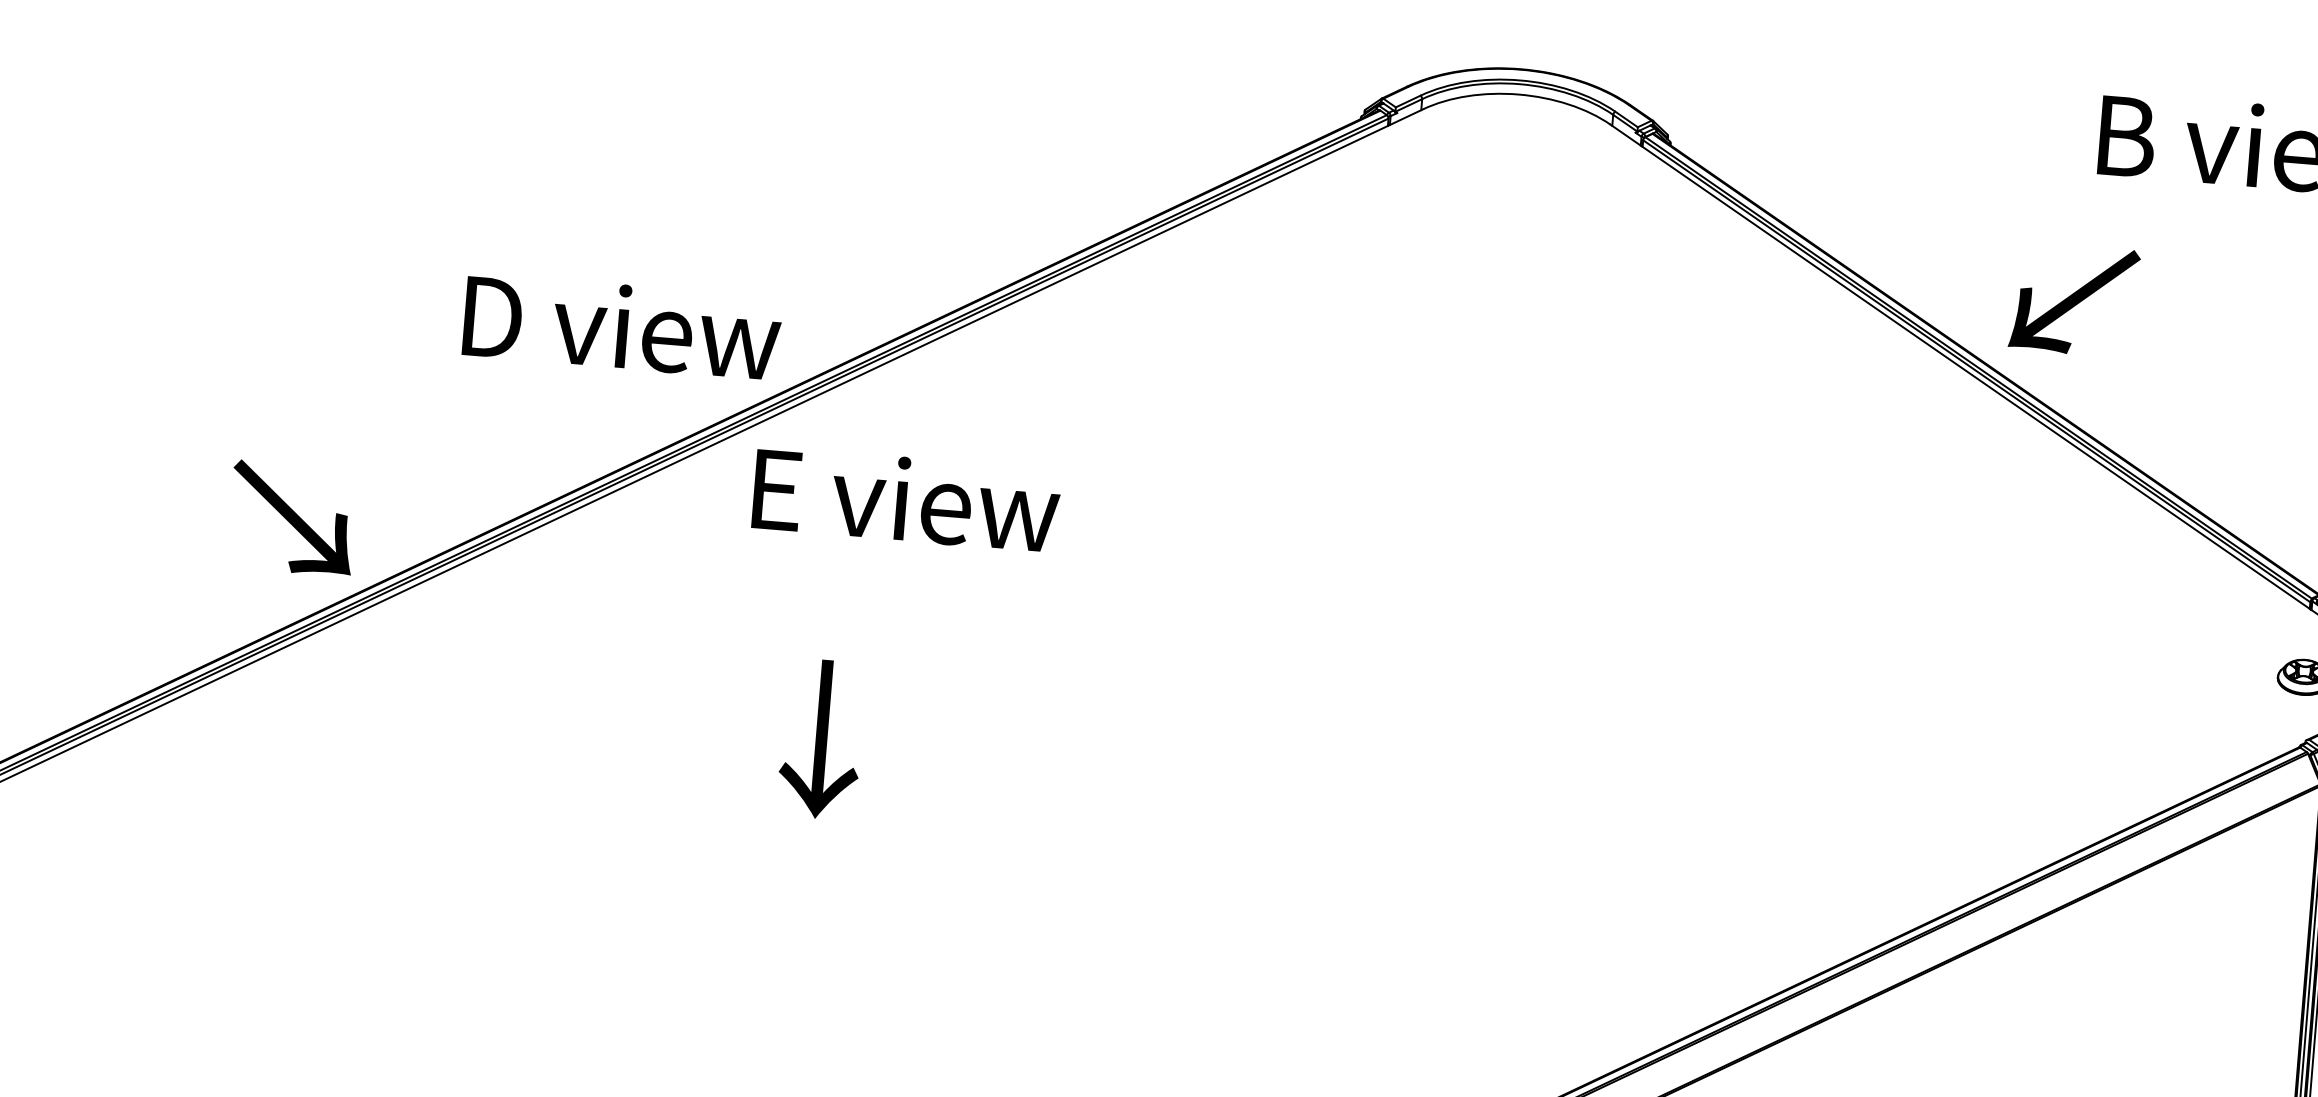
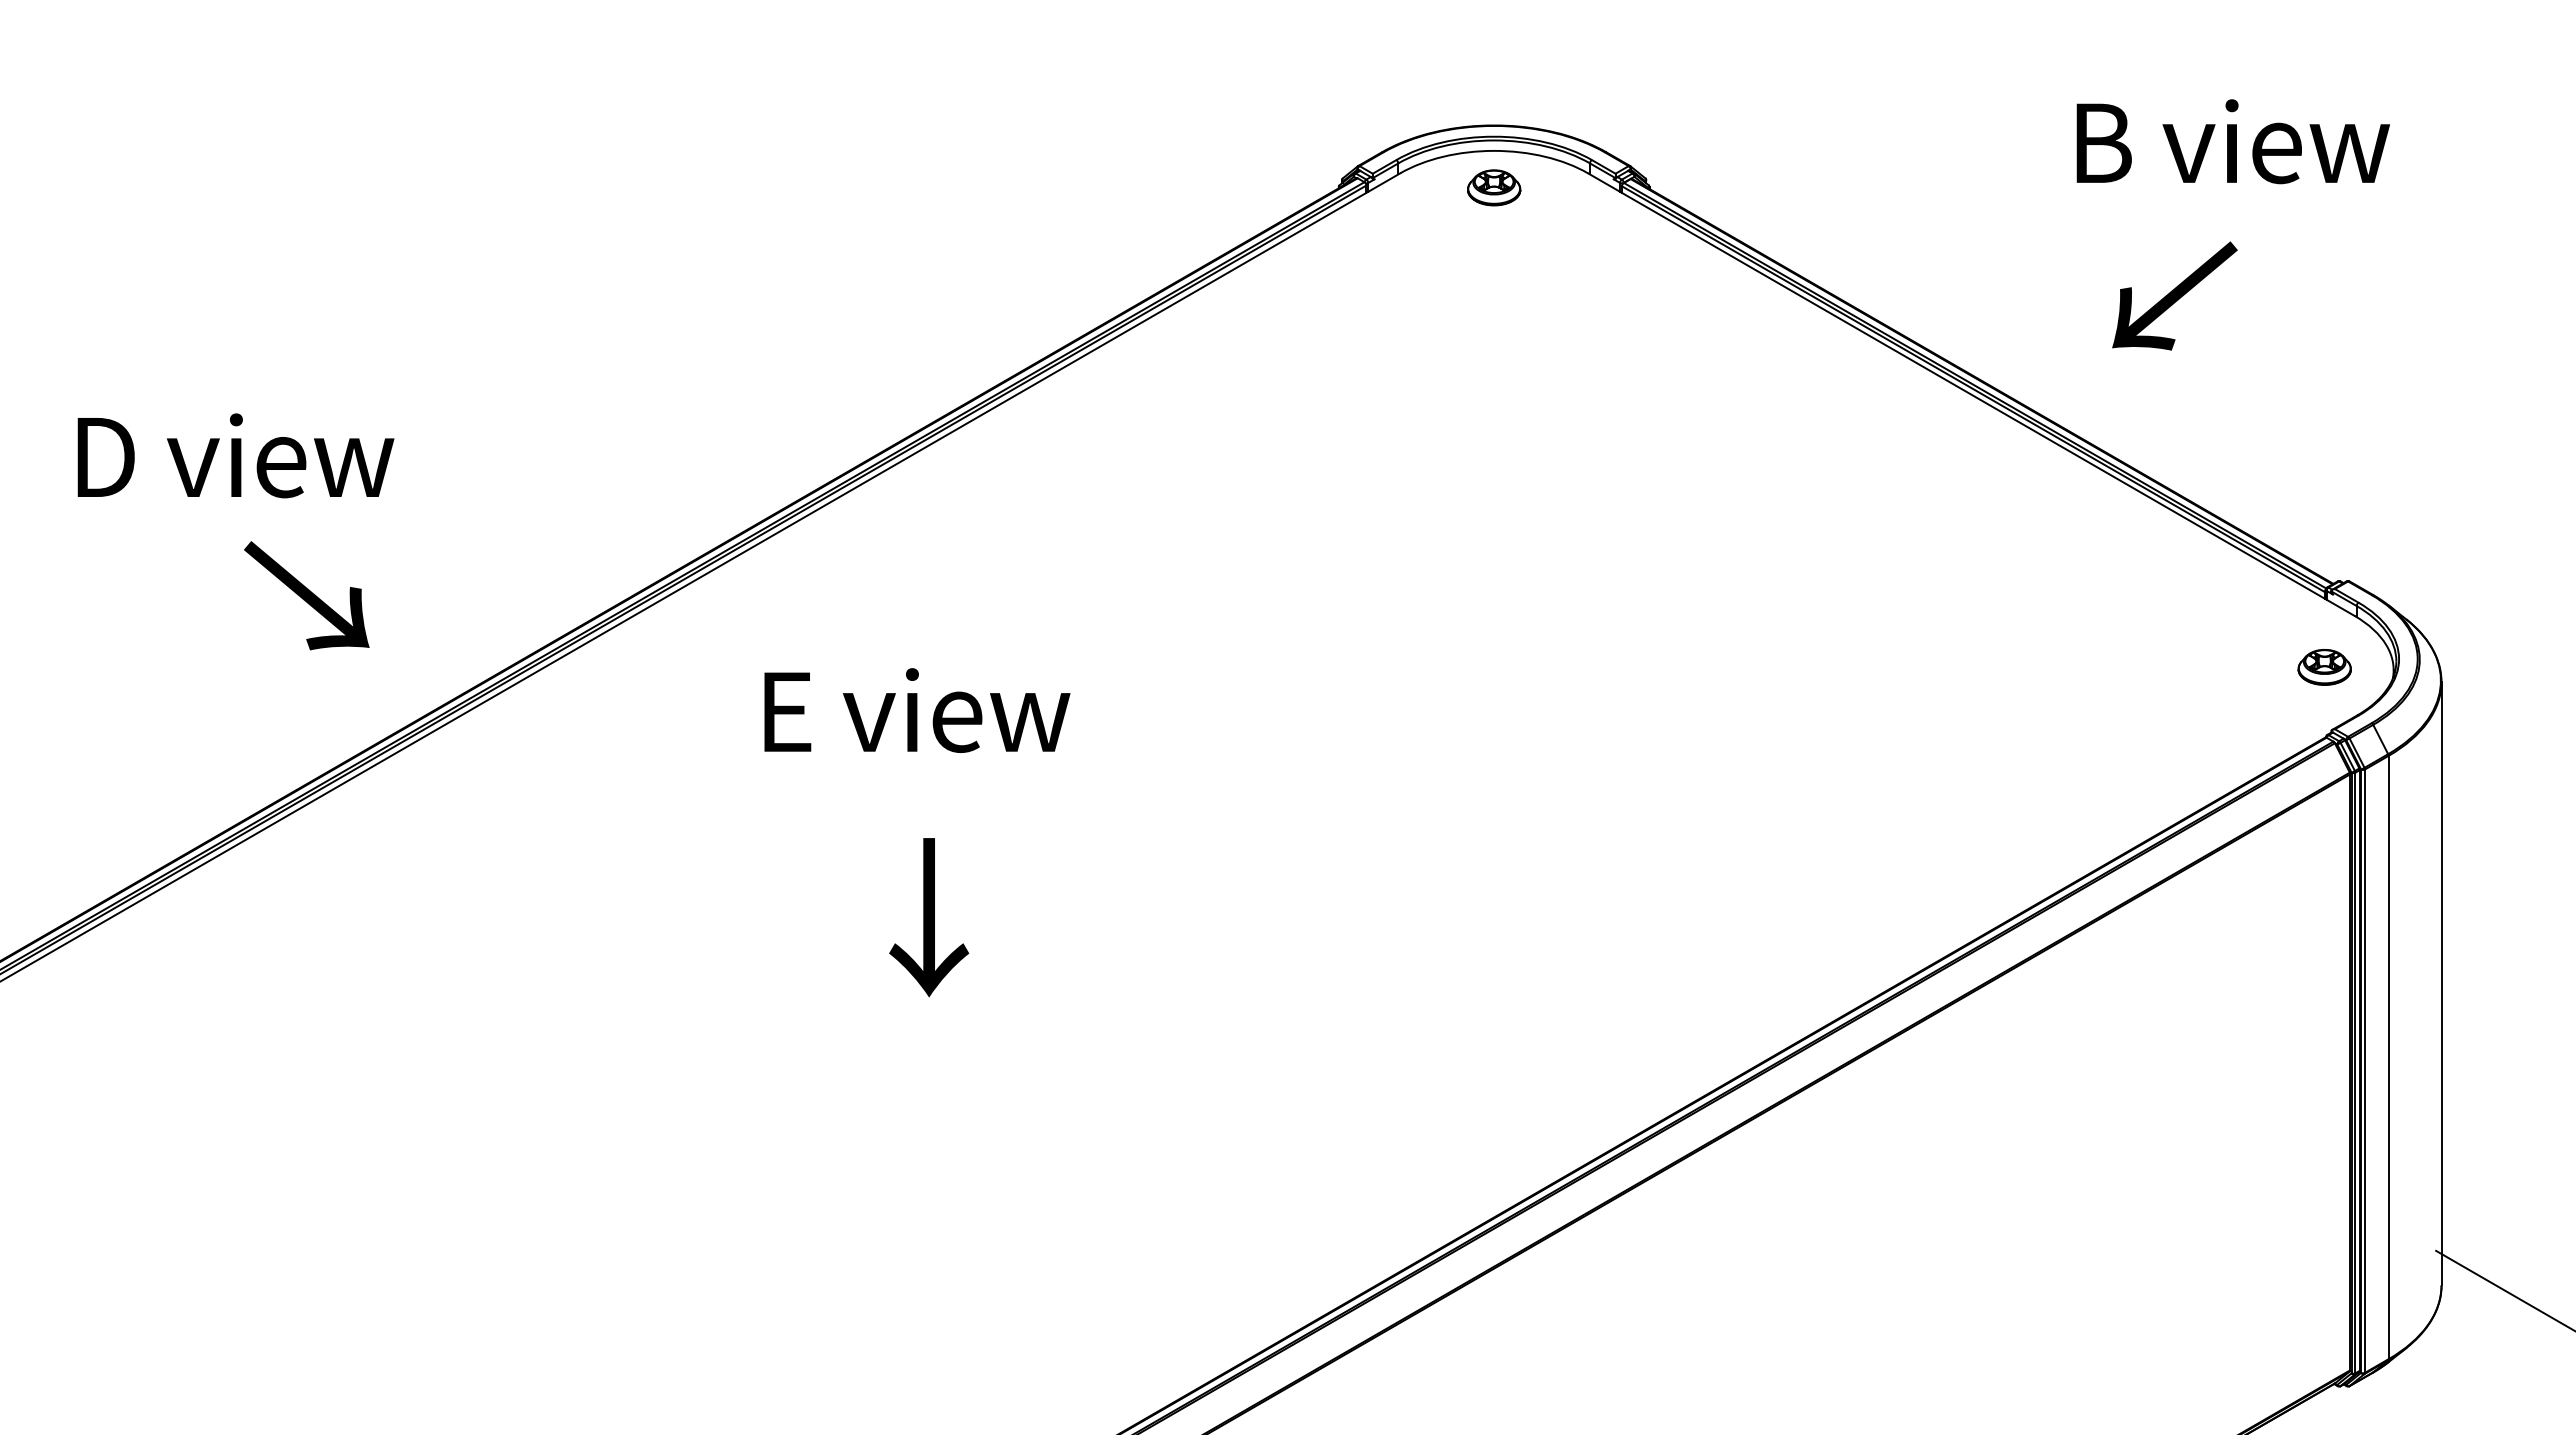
part: (1516, 131) -> (1494, 187), added
text: (2074, 299) -> (2174, 295), moved
text: (622, 326) -> (235, 455), moved
text: (906, 499) -> (917, 710), moved
text: (292, 518) -> (306, 595), moved
text: (821, 739) -> (929, 917), moved

